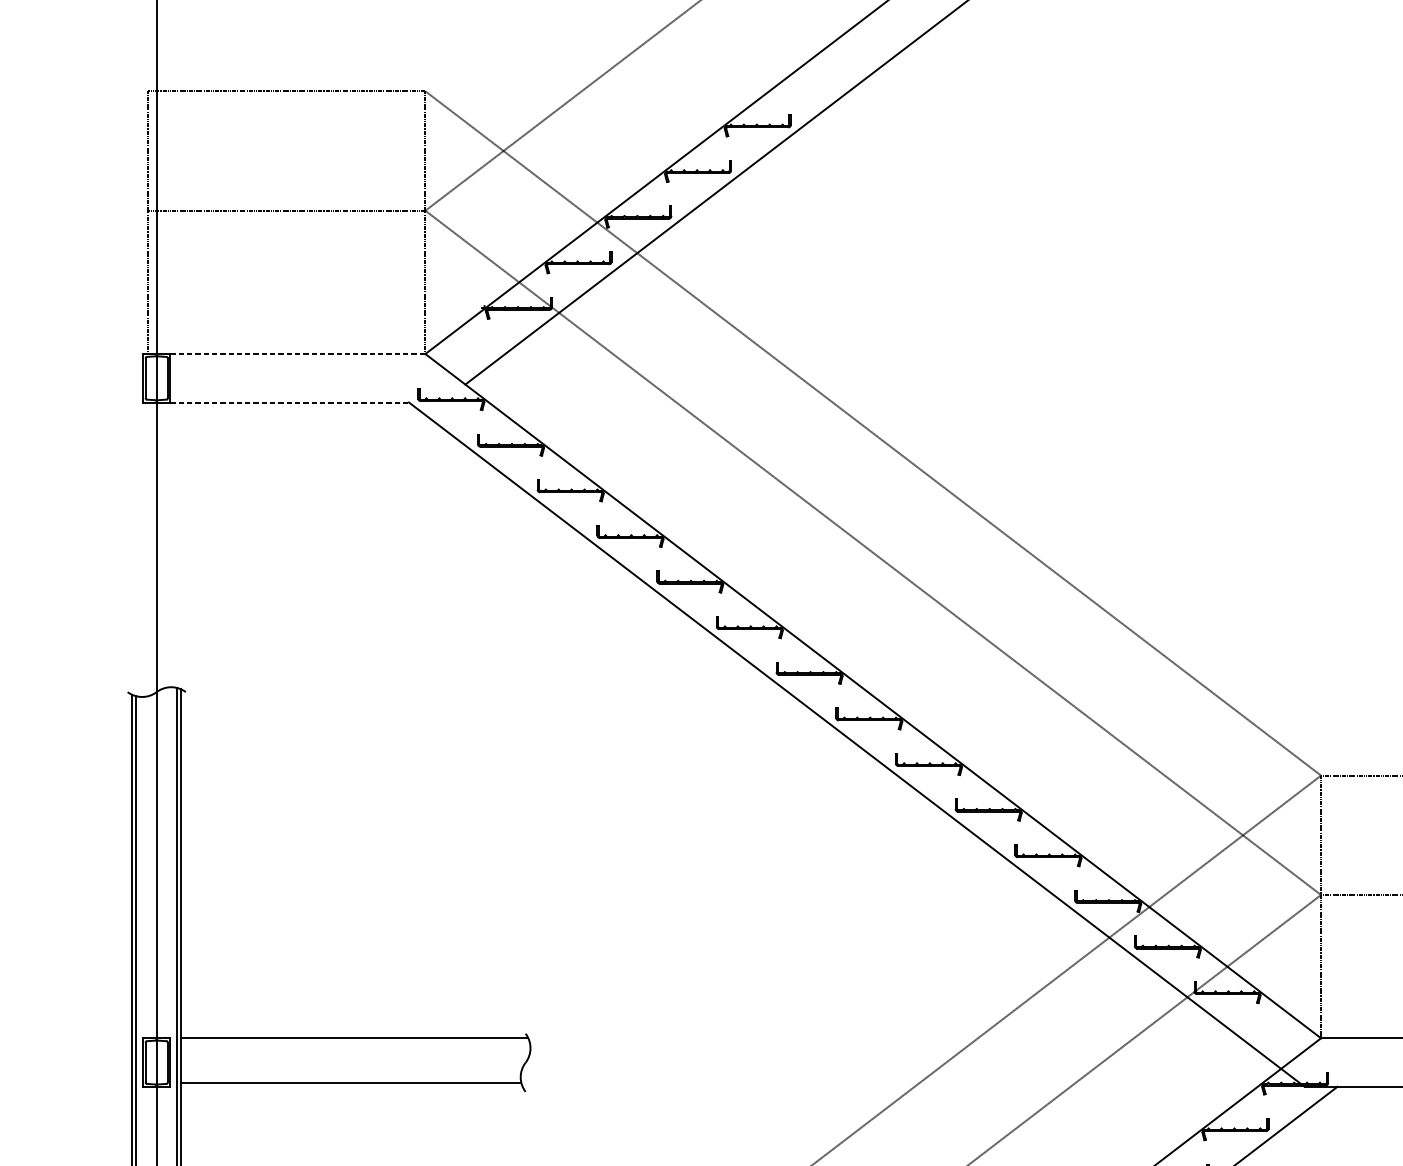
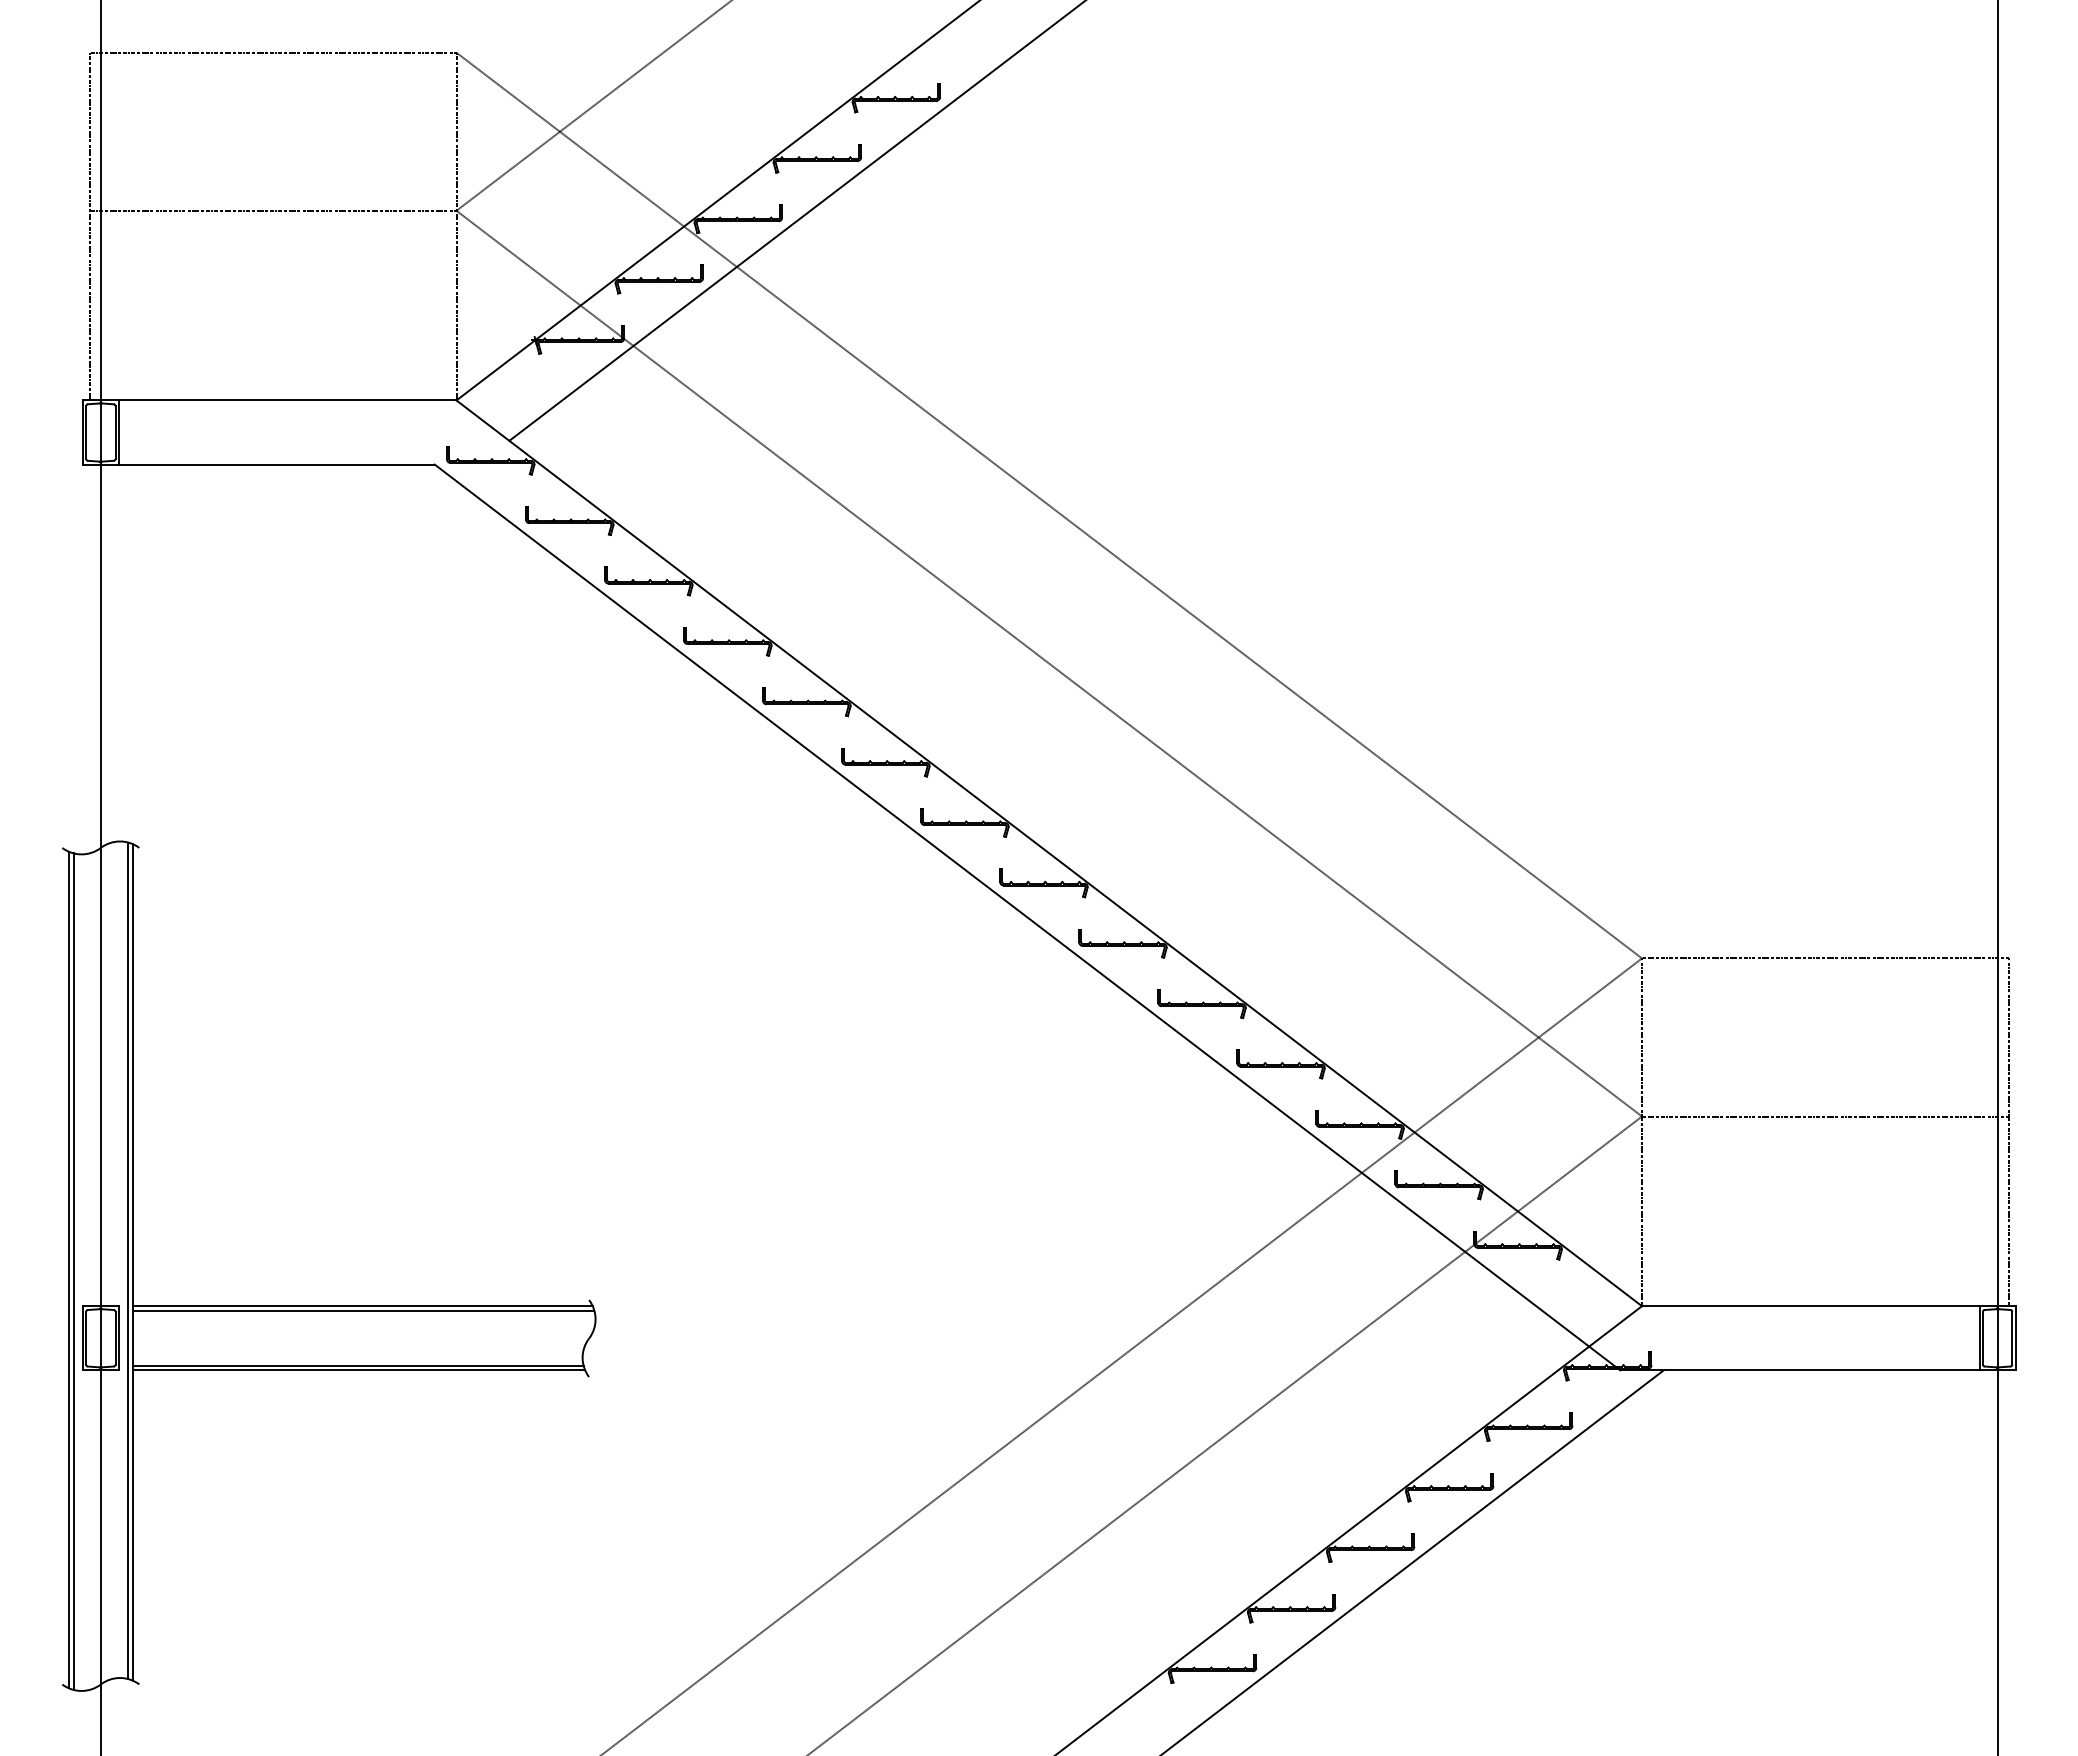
line: (297, 354) -> (287, 400), dashed -> solid
line: (289, 402) -> (276, 464), dashed -> solid
line: (355, 1041) -> (363, 1310), added
line: (351, 1086) -> (358, 1370), added

